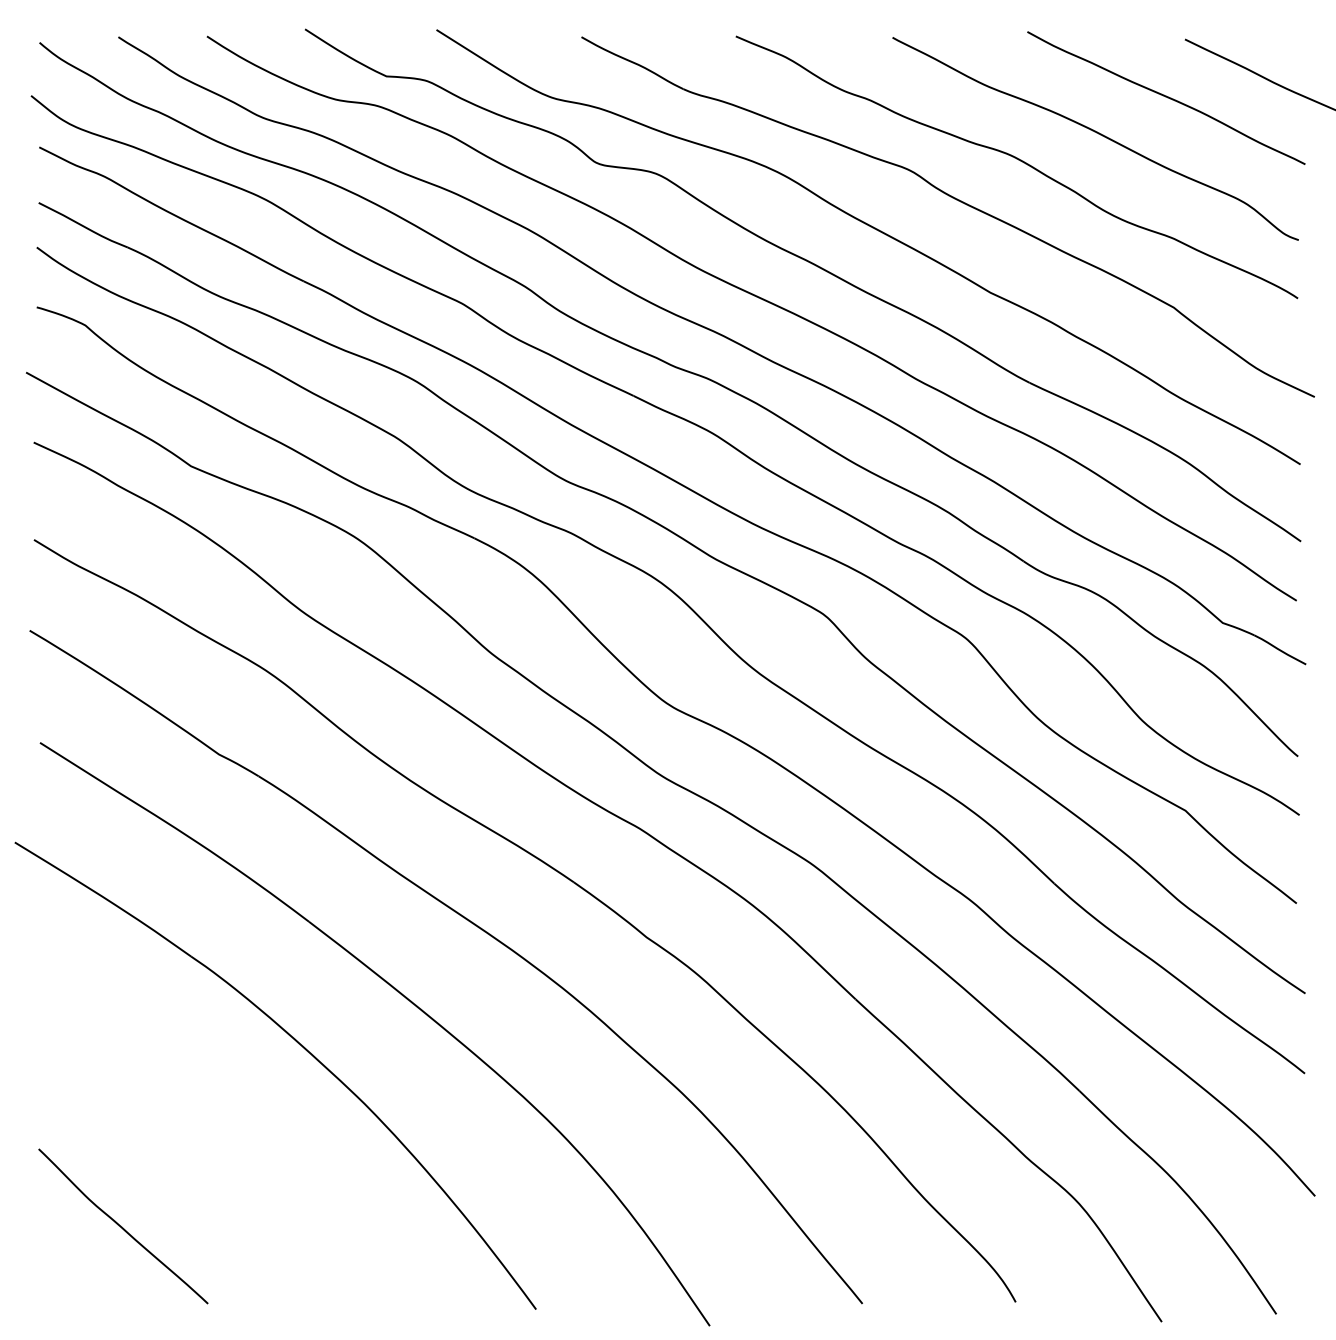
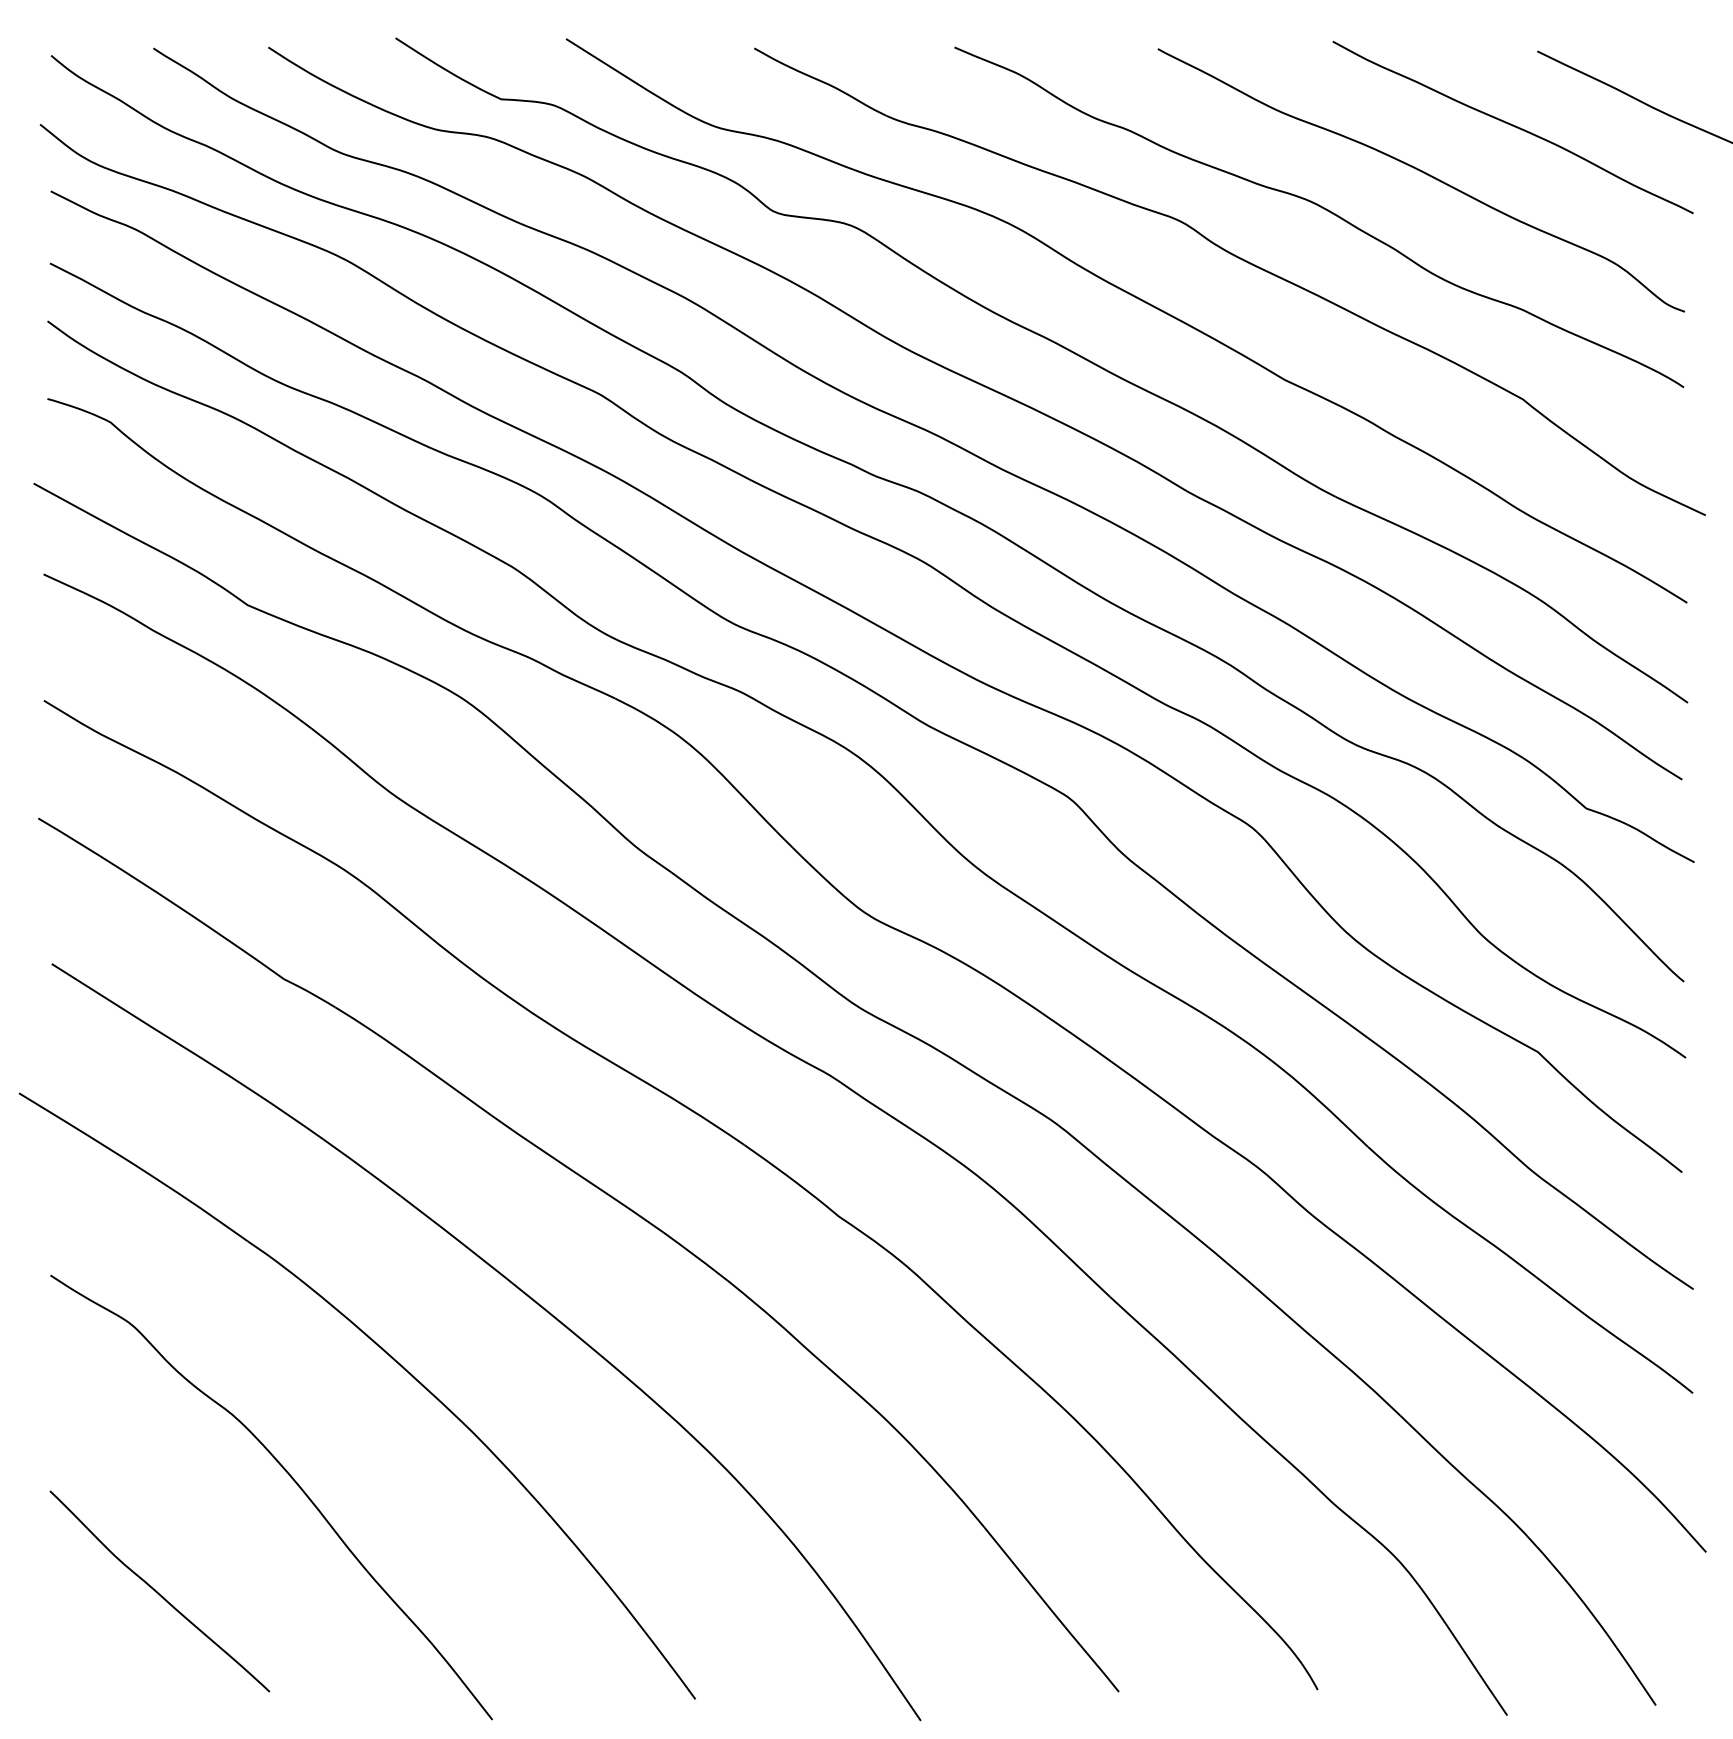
curve: (223, 1138) -> (289, 1477), added

